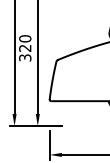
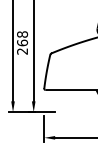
text: (25, 47) -> (22, 42), 320 -> 268

